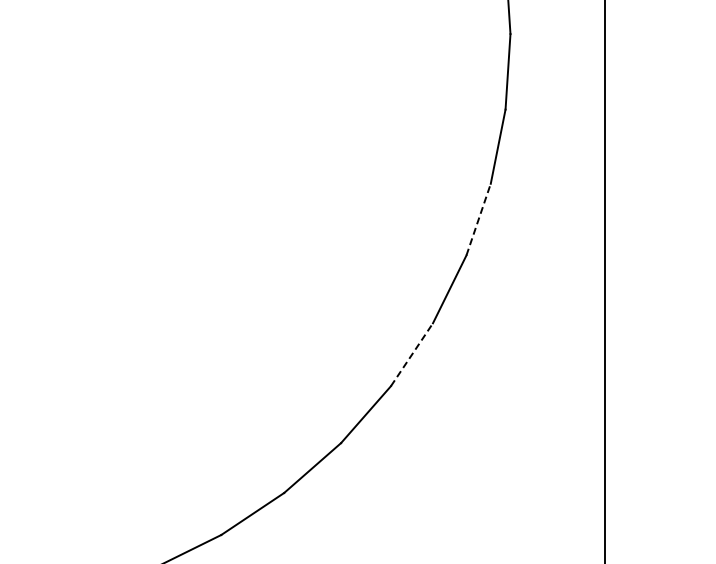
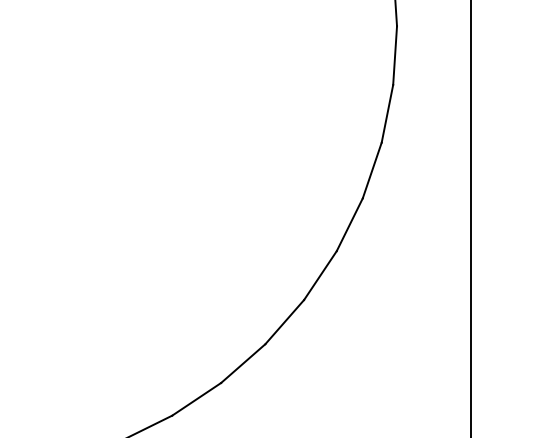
line: (478, 219) -> (372, 170), dashed -> solid
line: (411, 354) -> (320, 275), dashed -> solid

